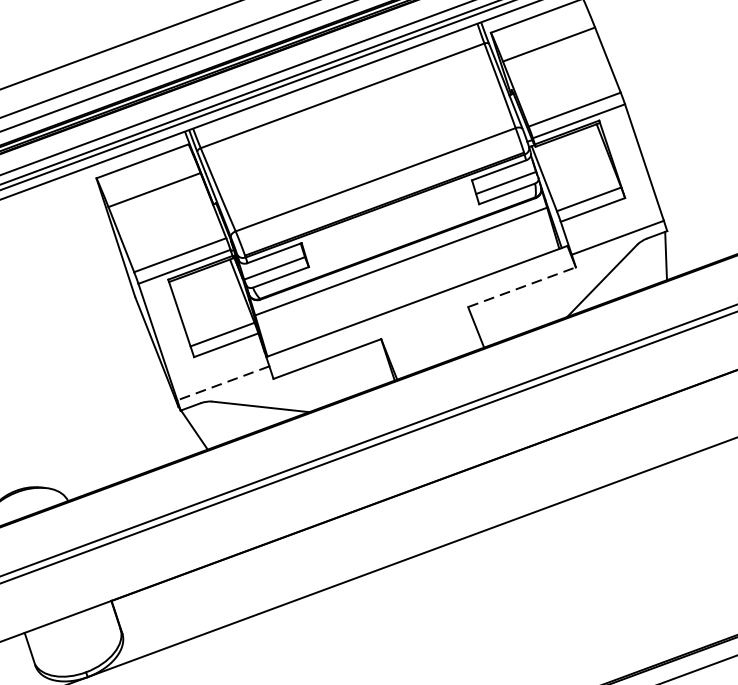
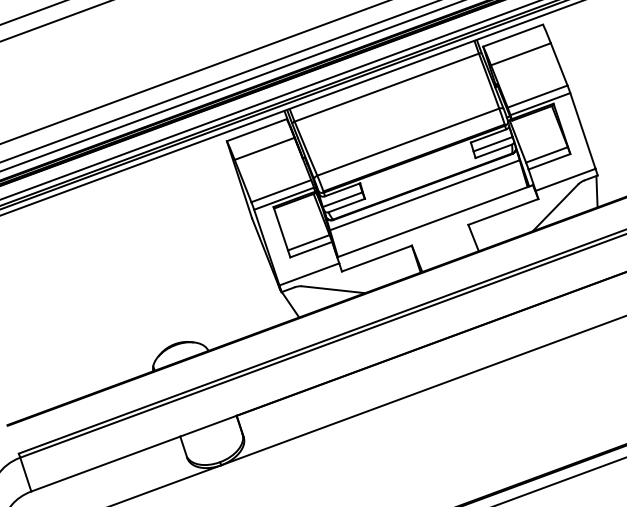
line: (522, 286) -> (503, 211), dashed -> solid
line: (223, 383) -> (309, 274), dashed -> solid

